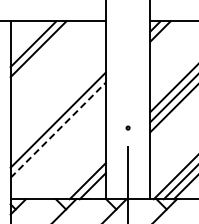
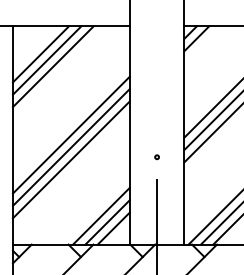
line: (43, 54) -> (53, 66), added
line: (57, 109) -> (70, 134), added
line: (58, 129) -> (71, 158), dashed -> solid
line: (82, 176) -> (101, 216), added

